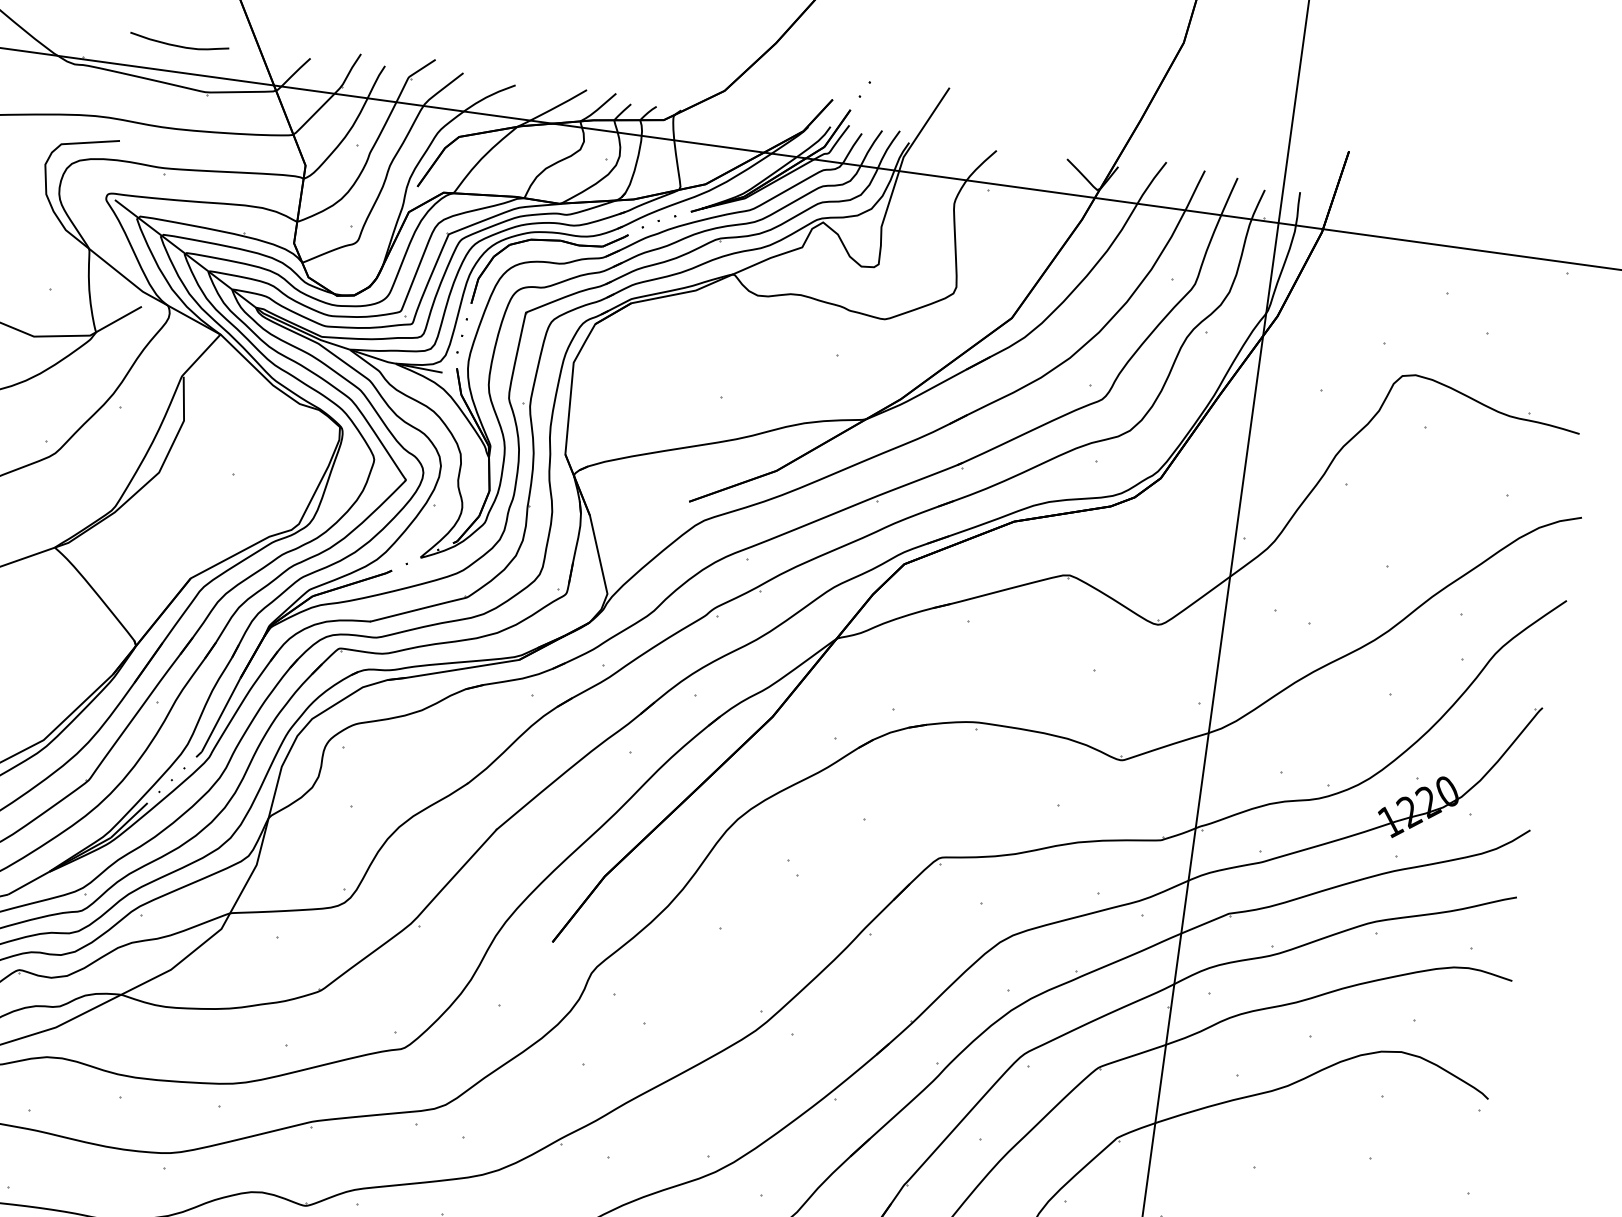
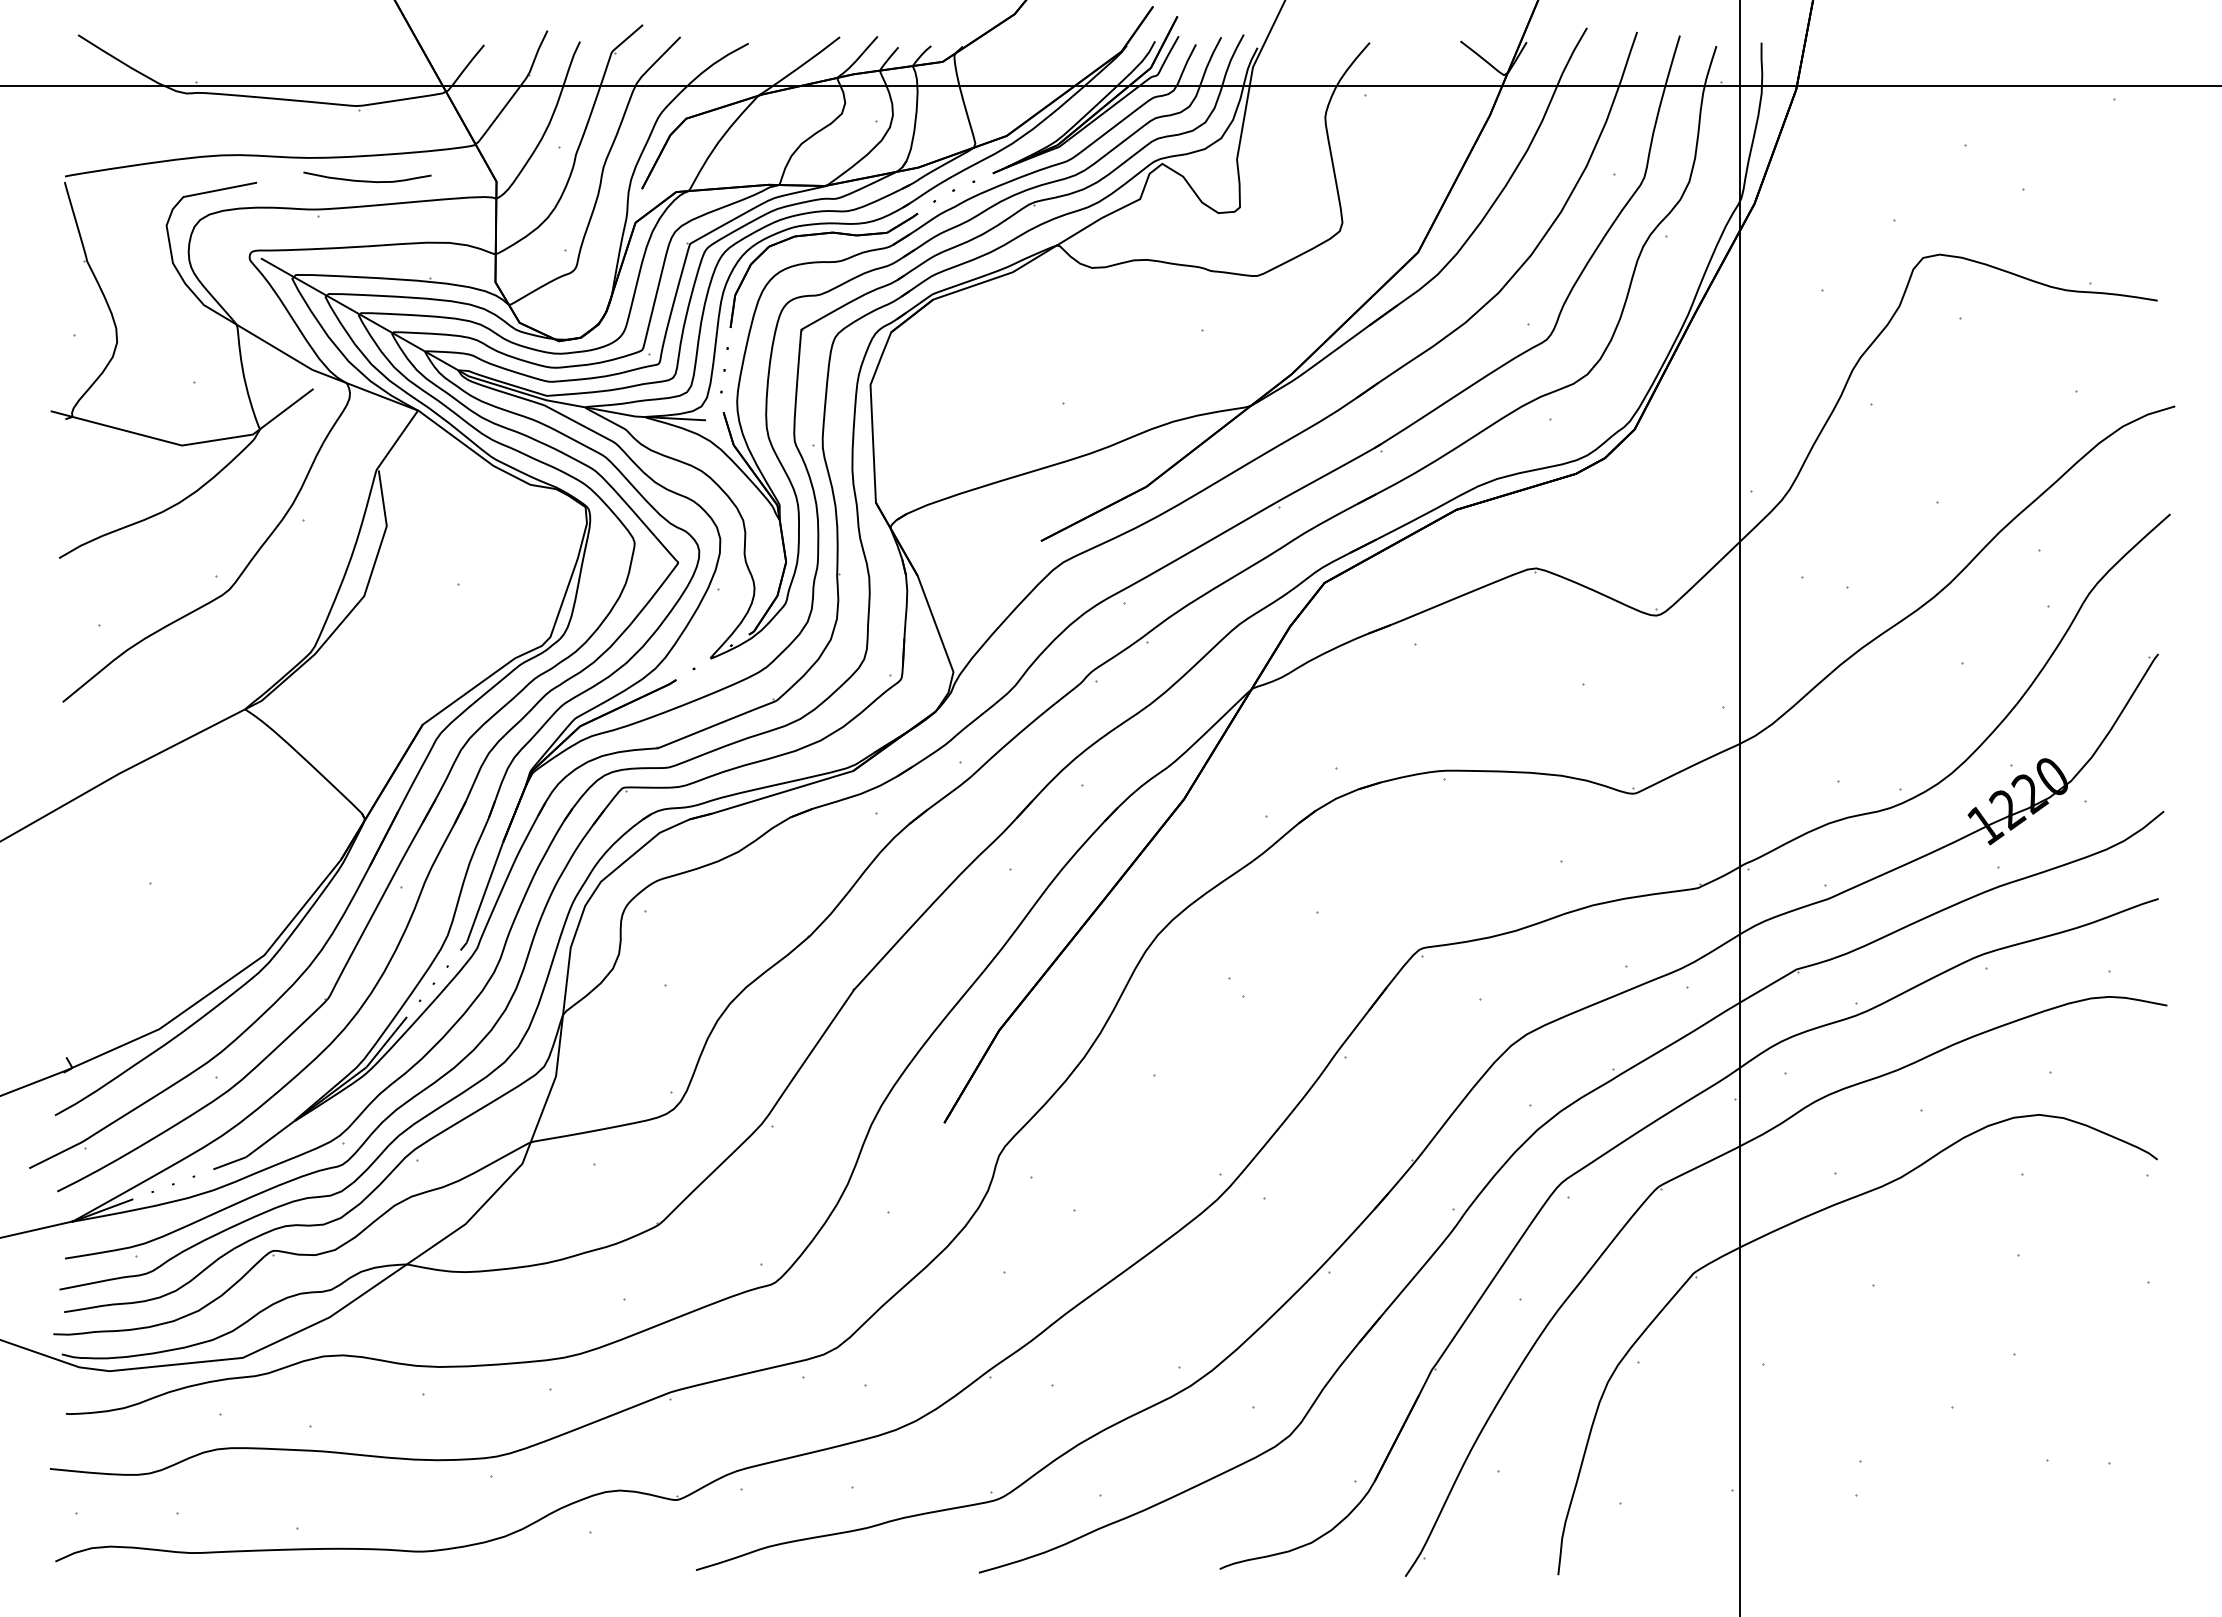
curve: (179, 45) -> (367, 180), moved

